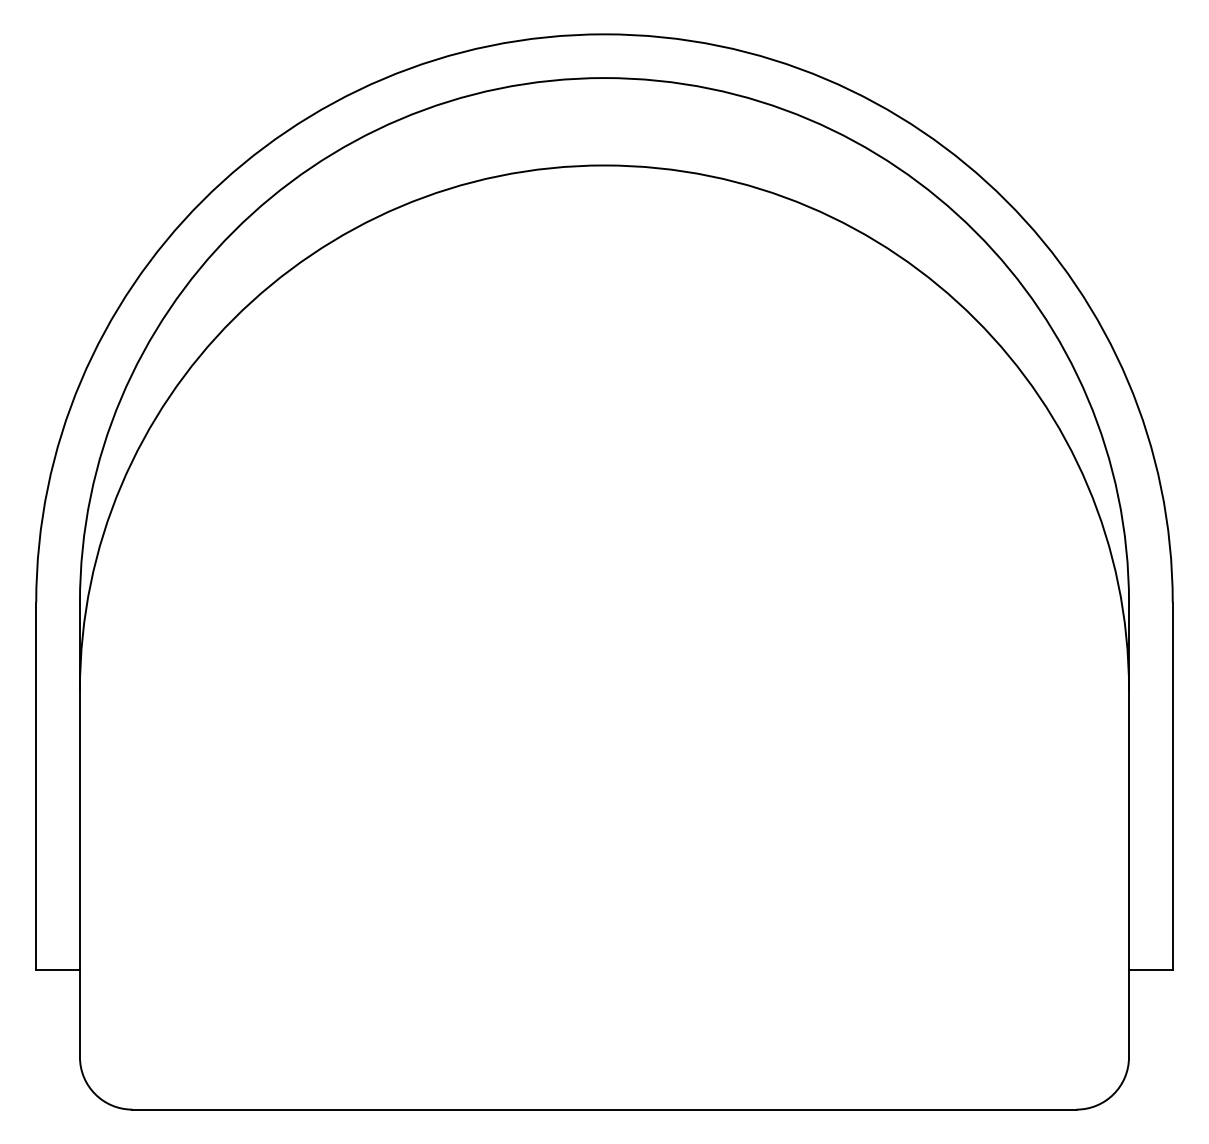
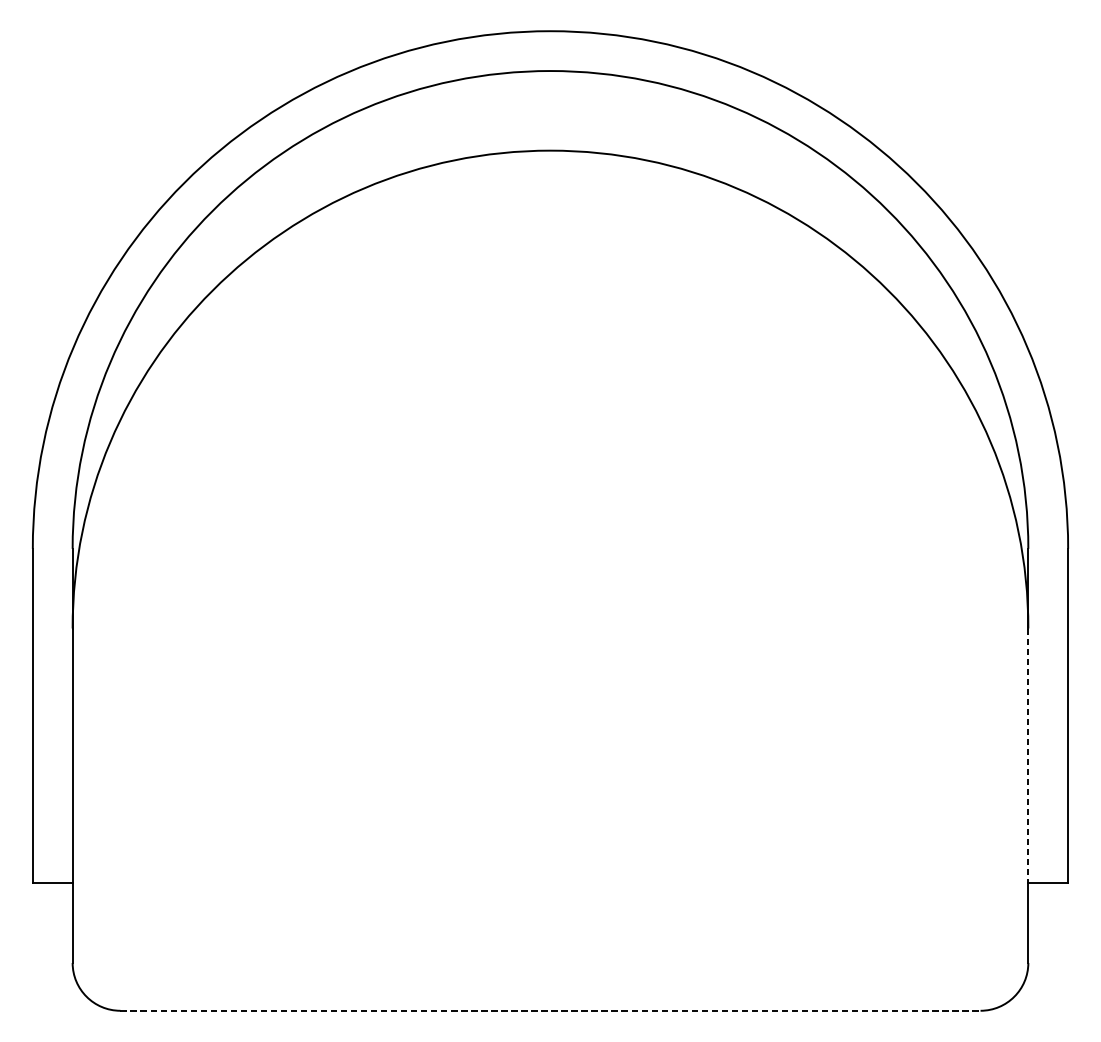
line: (1129, 829) -> (1028, 755), solid -> dashed
line: (604, 1109) -> (550, 1010), solid -> dashed

